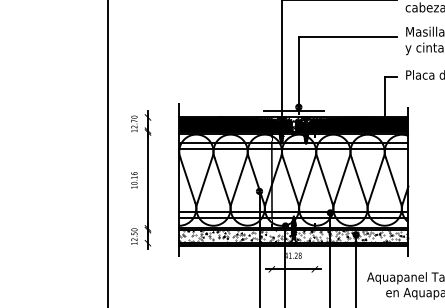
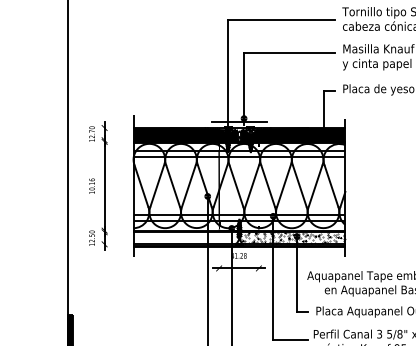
hatch: (234, 236) -> (184, 238), removed

